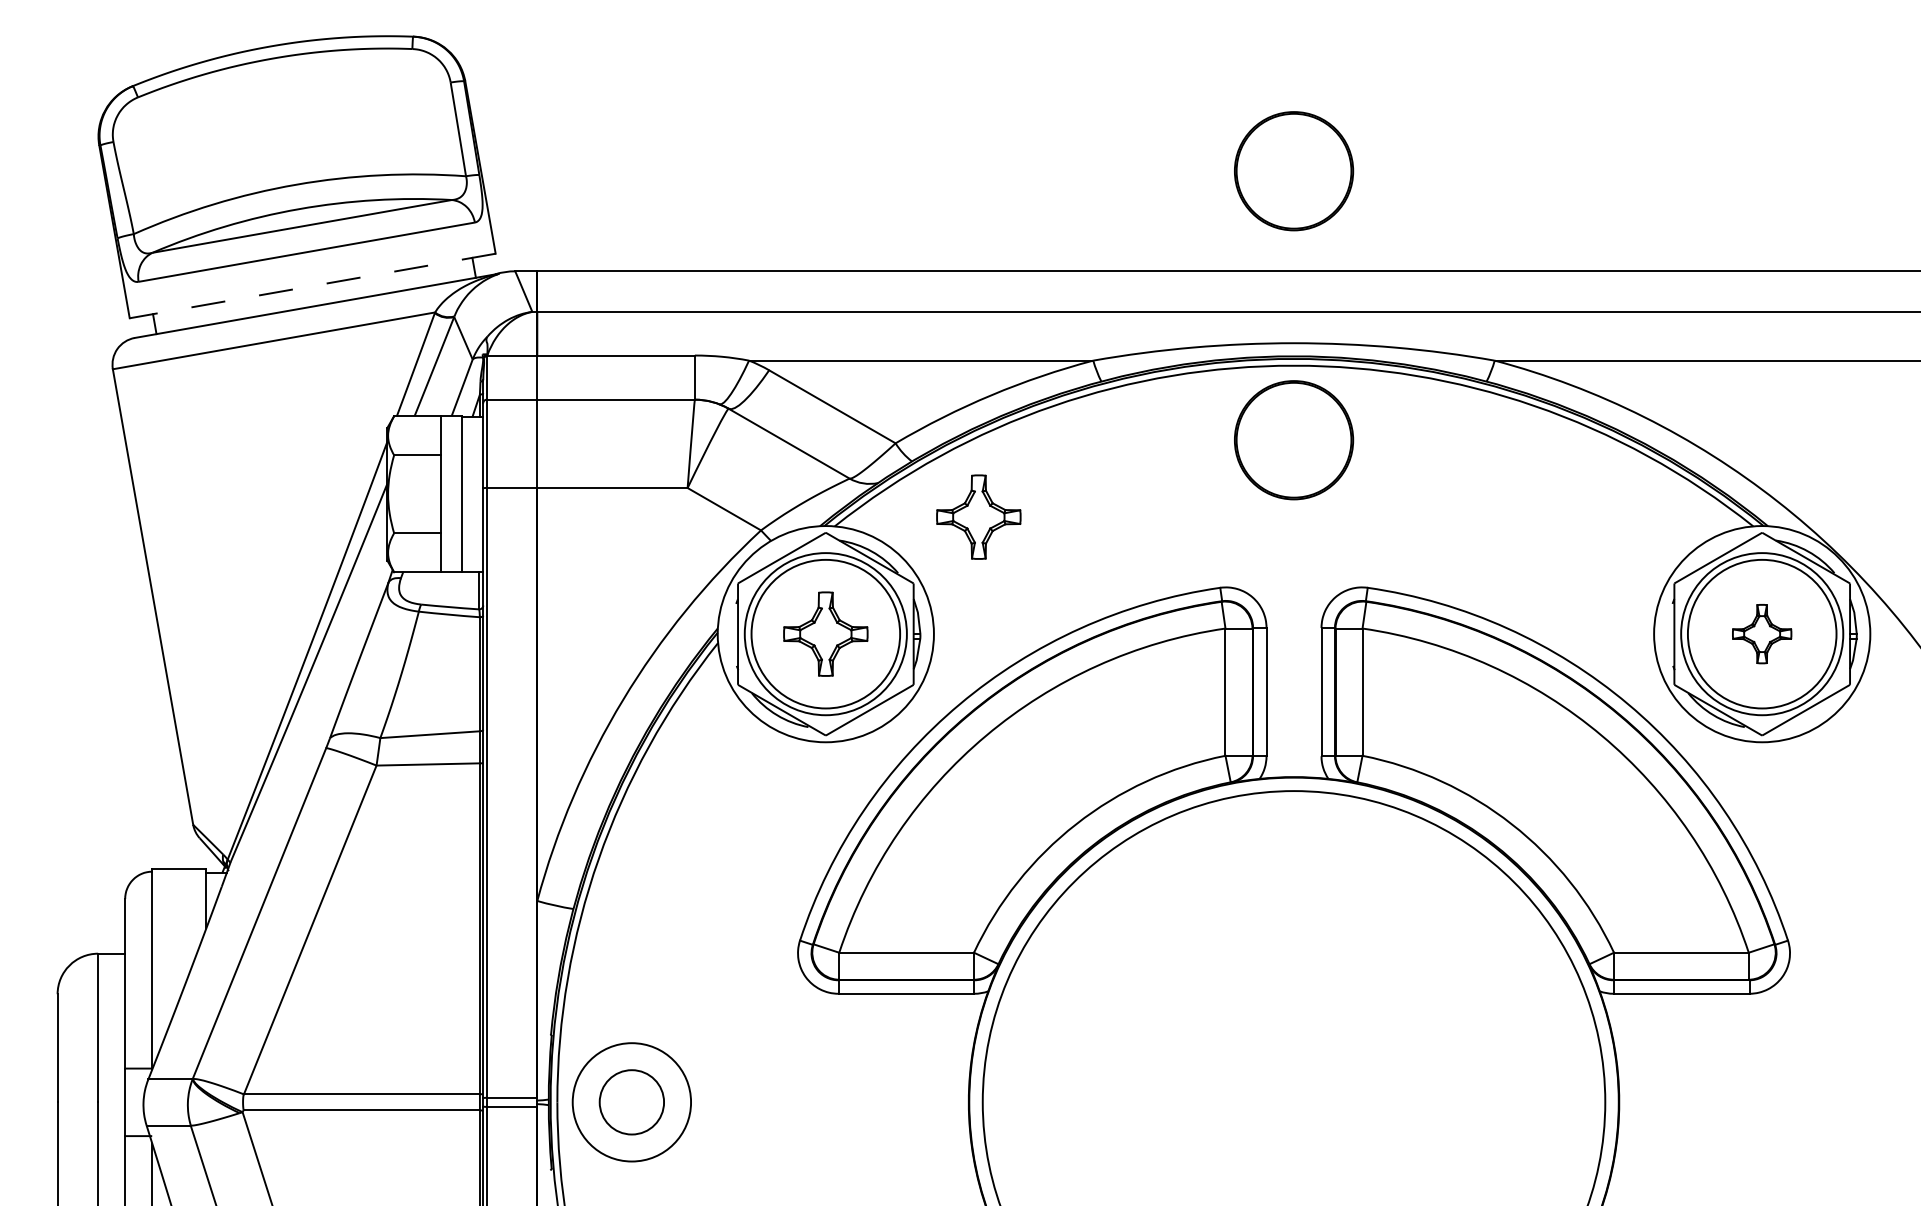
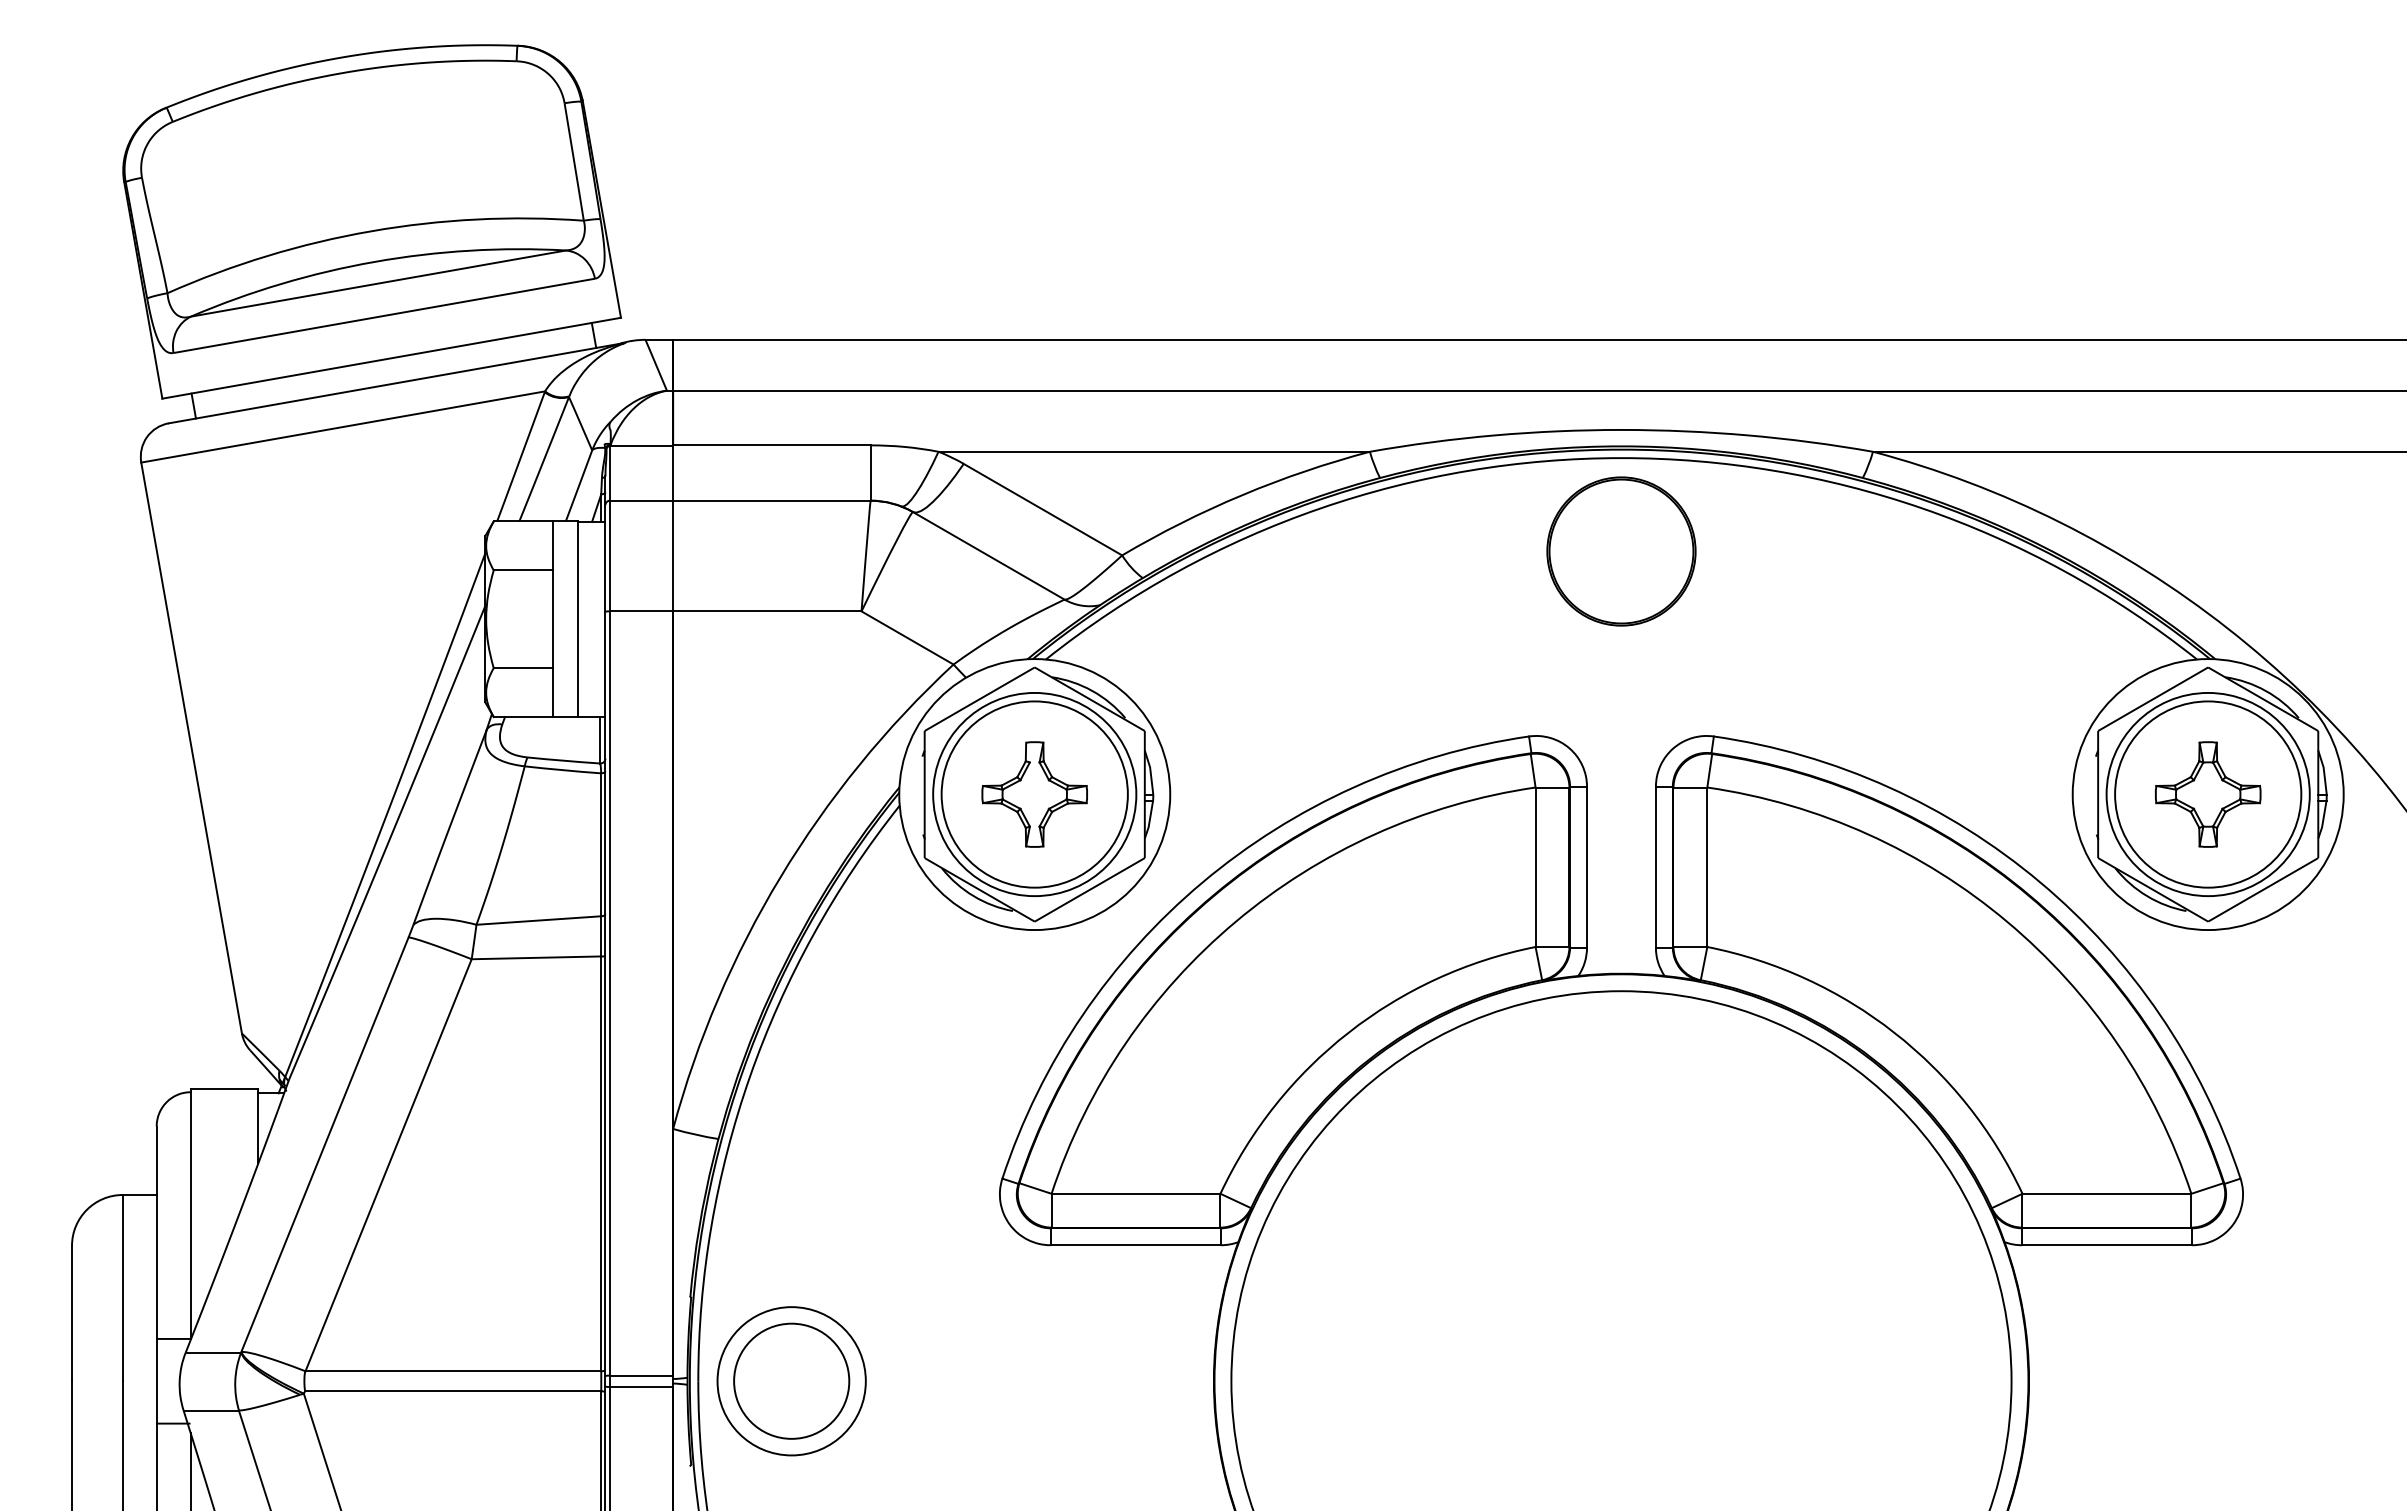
part: (1294, 171) -> (1622, 214), removed
line: (312, 286) -> (391, 358), dashed -> solid
part: (978, 516) -> (1226, 647), removed
part: (1761, 633) -> (2207, 793), size x1.43
circle: (631, 1102) -> (791, 1381), size x1.43

